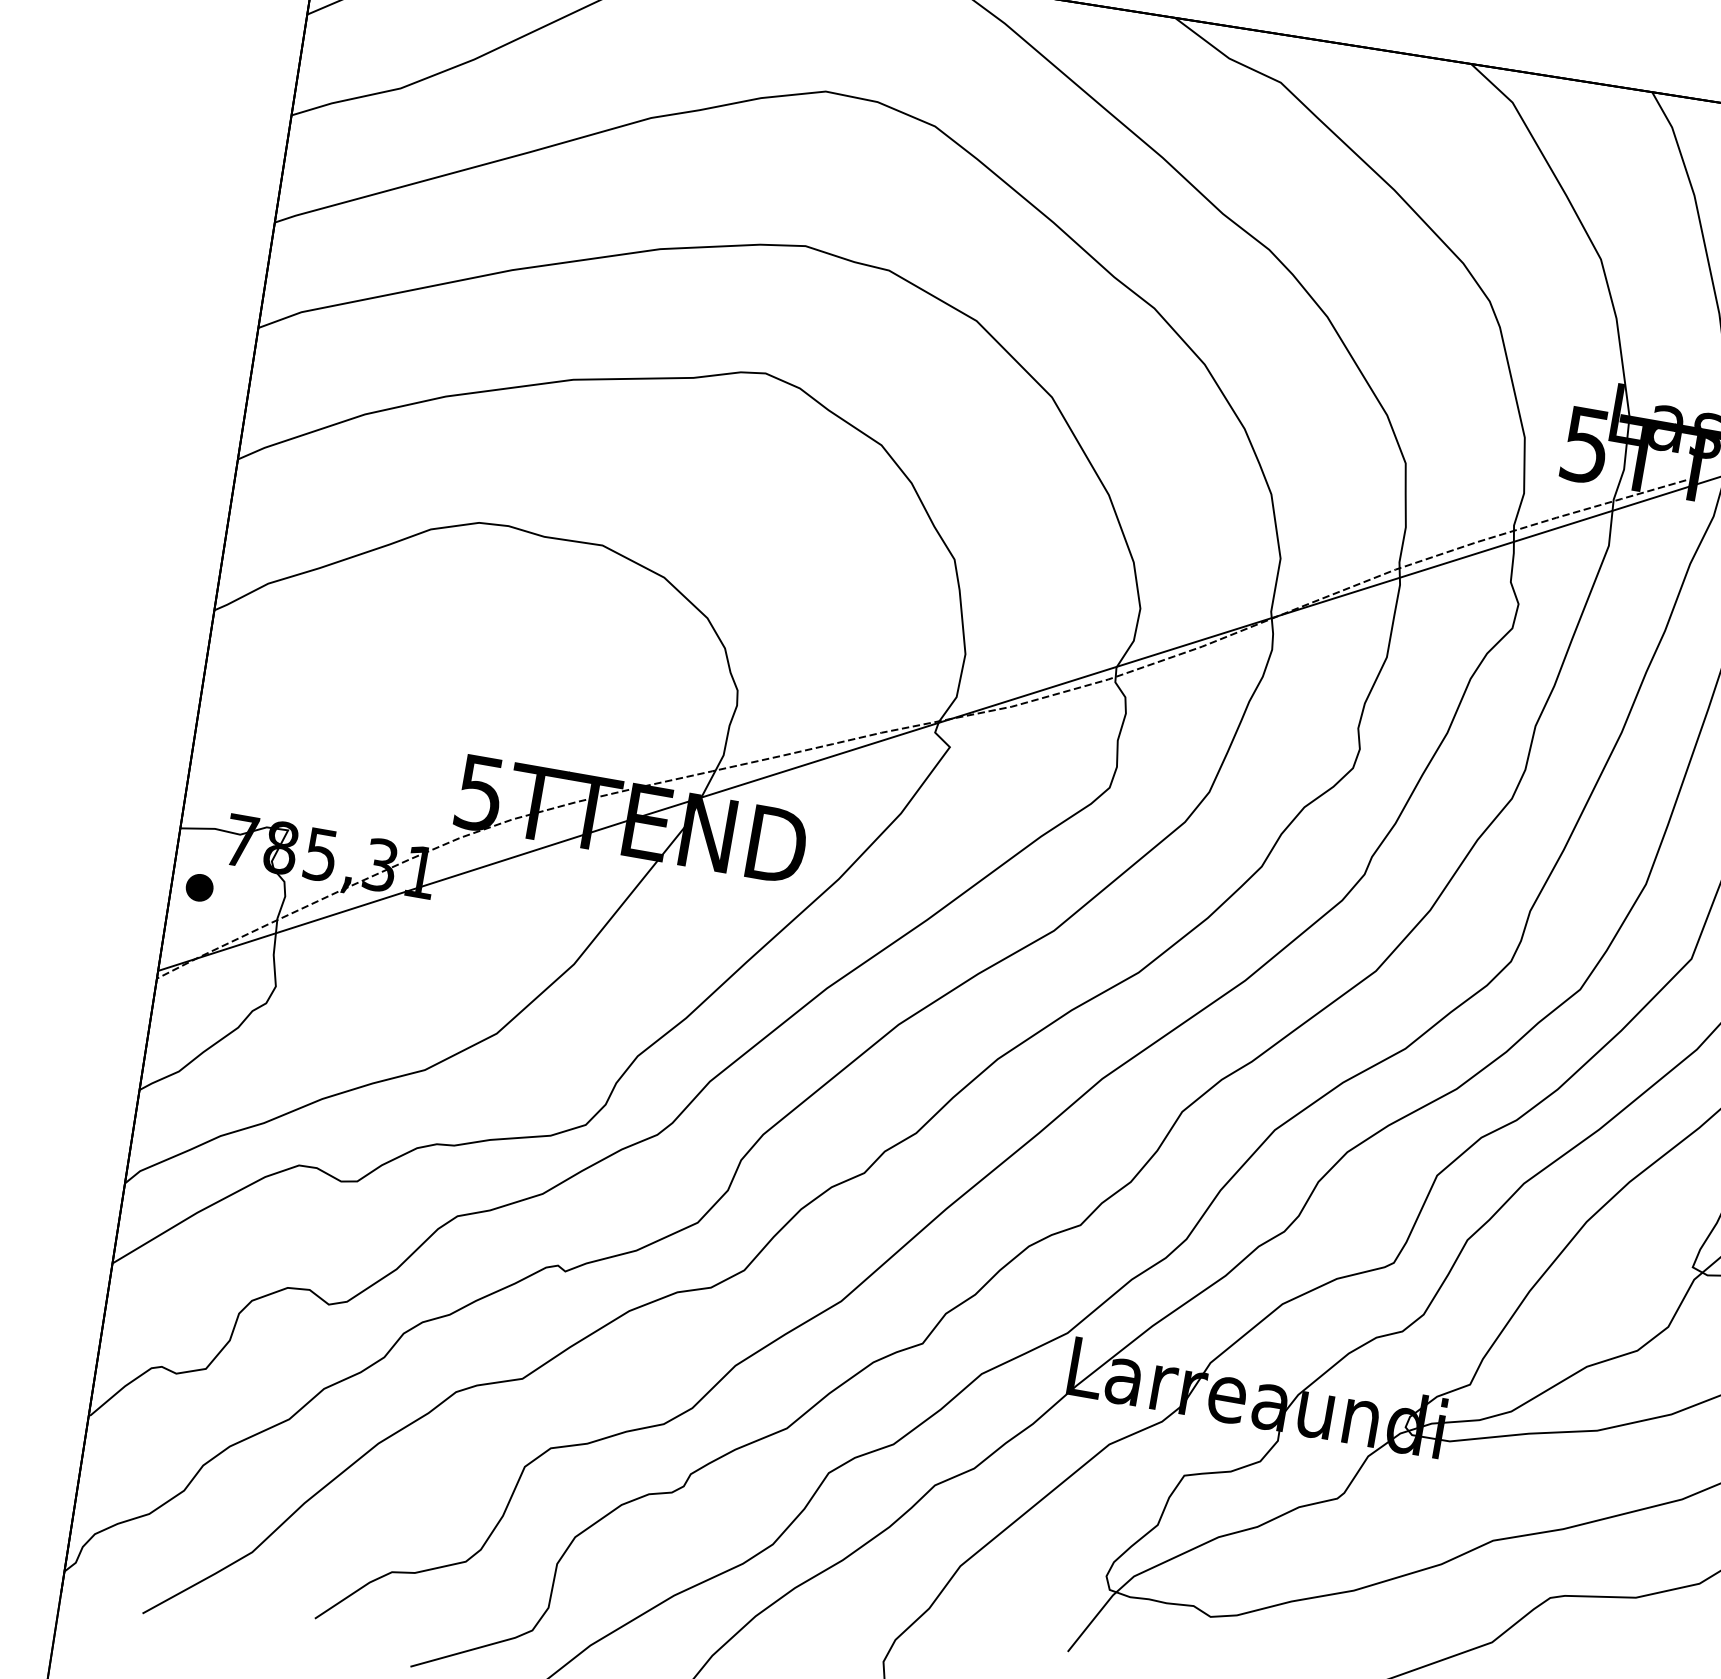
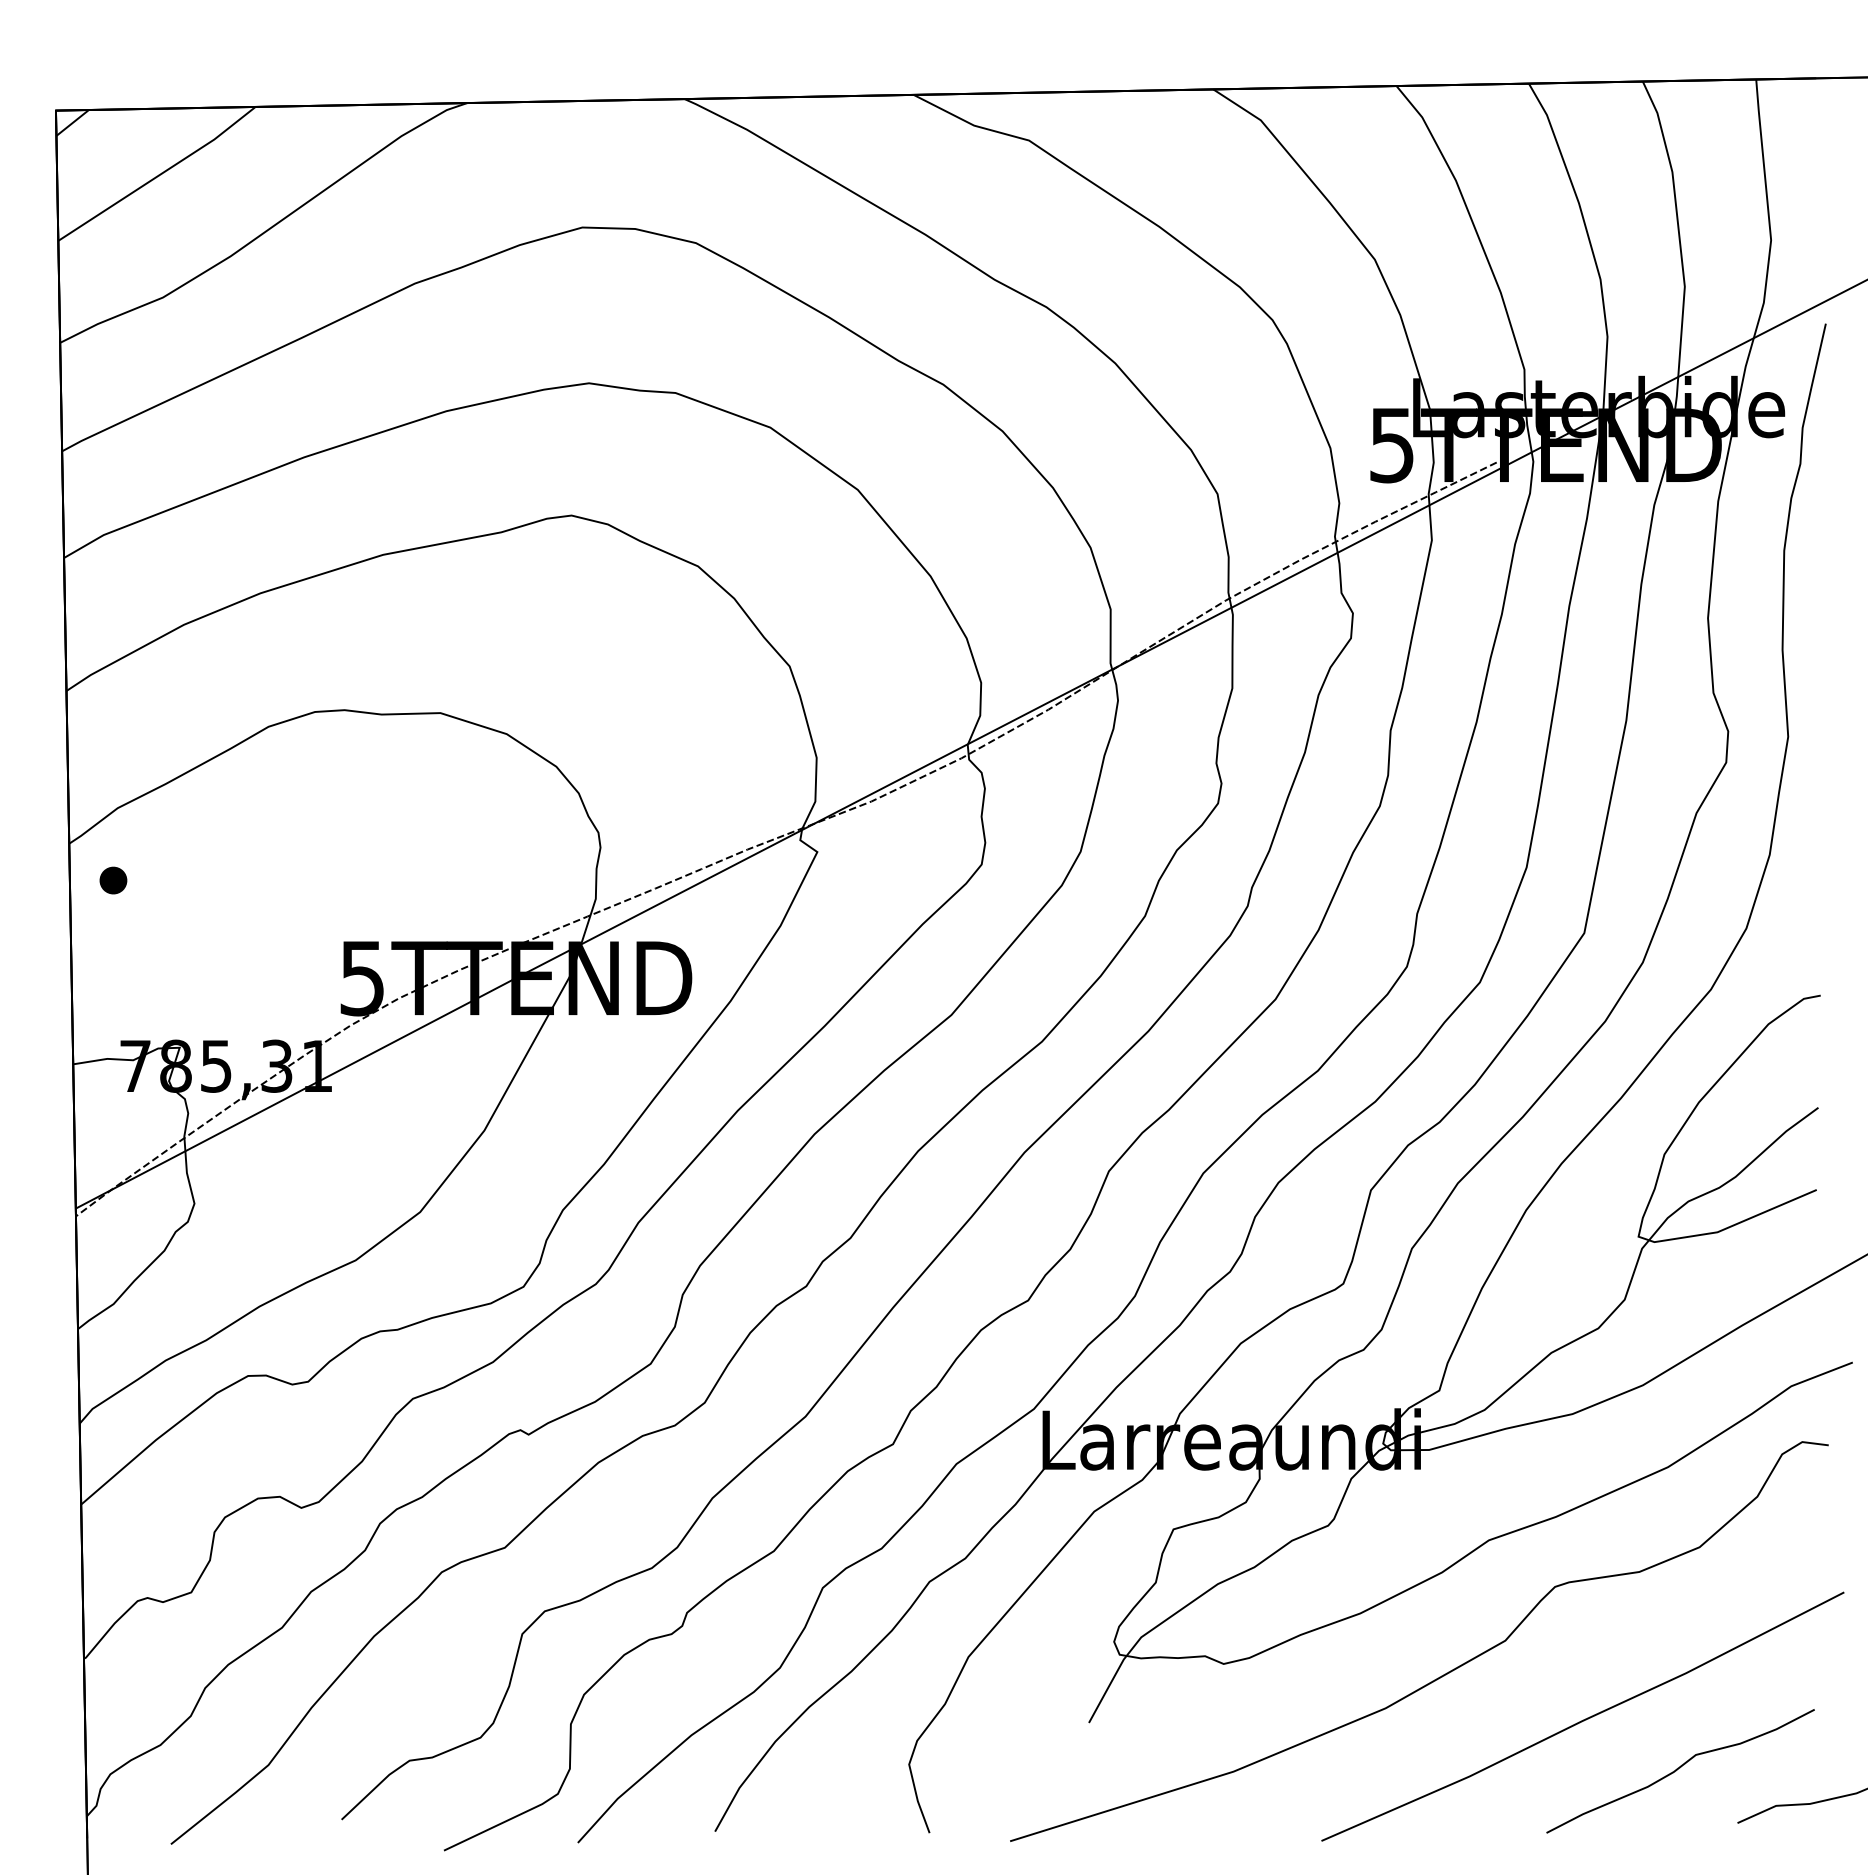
part: (199, 887) -> (113, 880), moved

